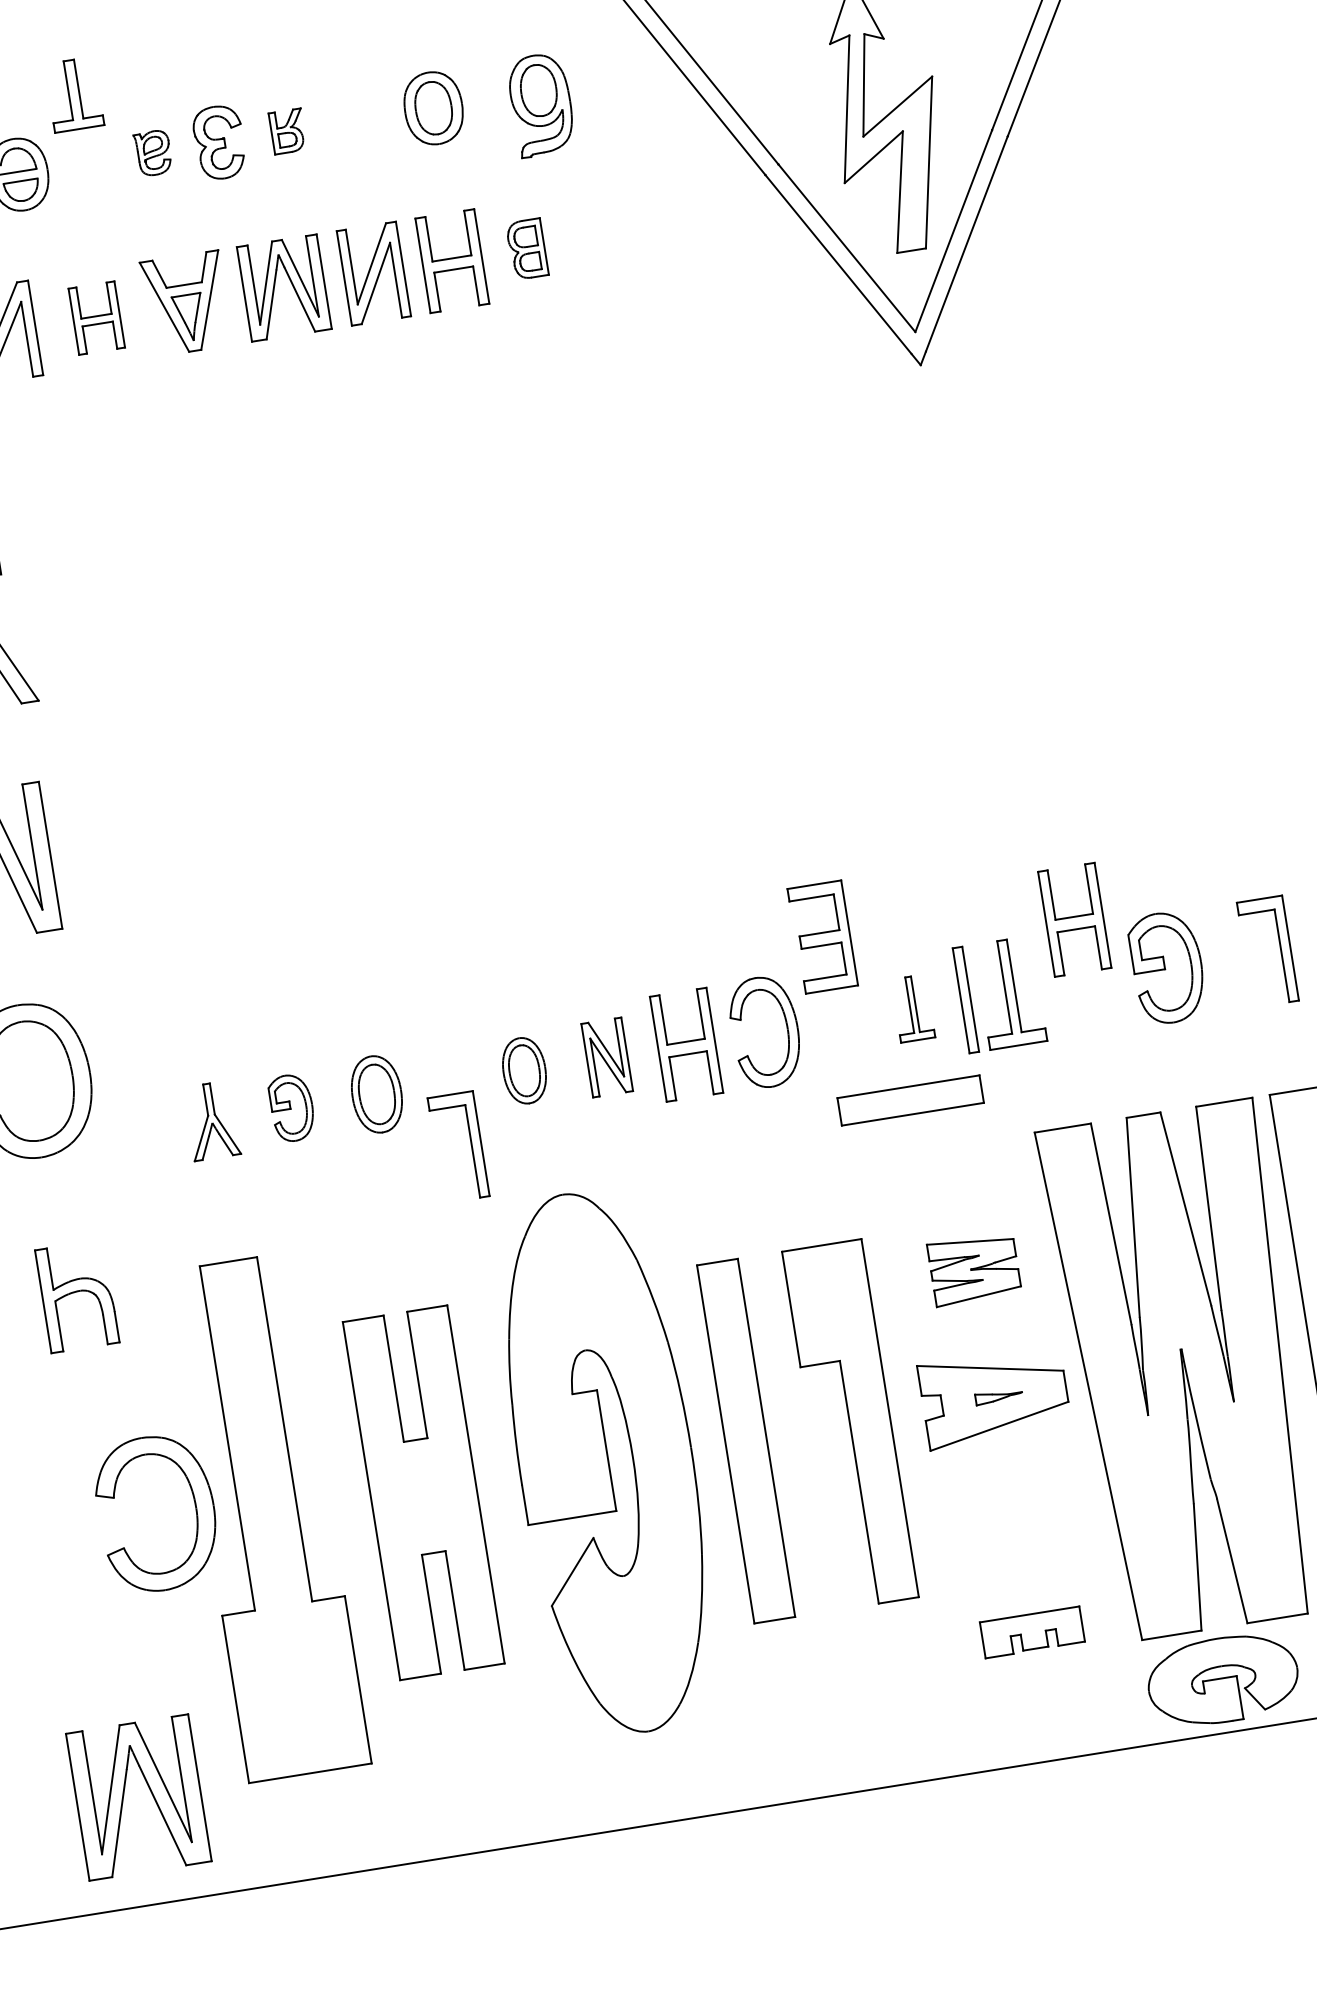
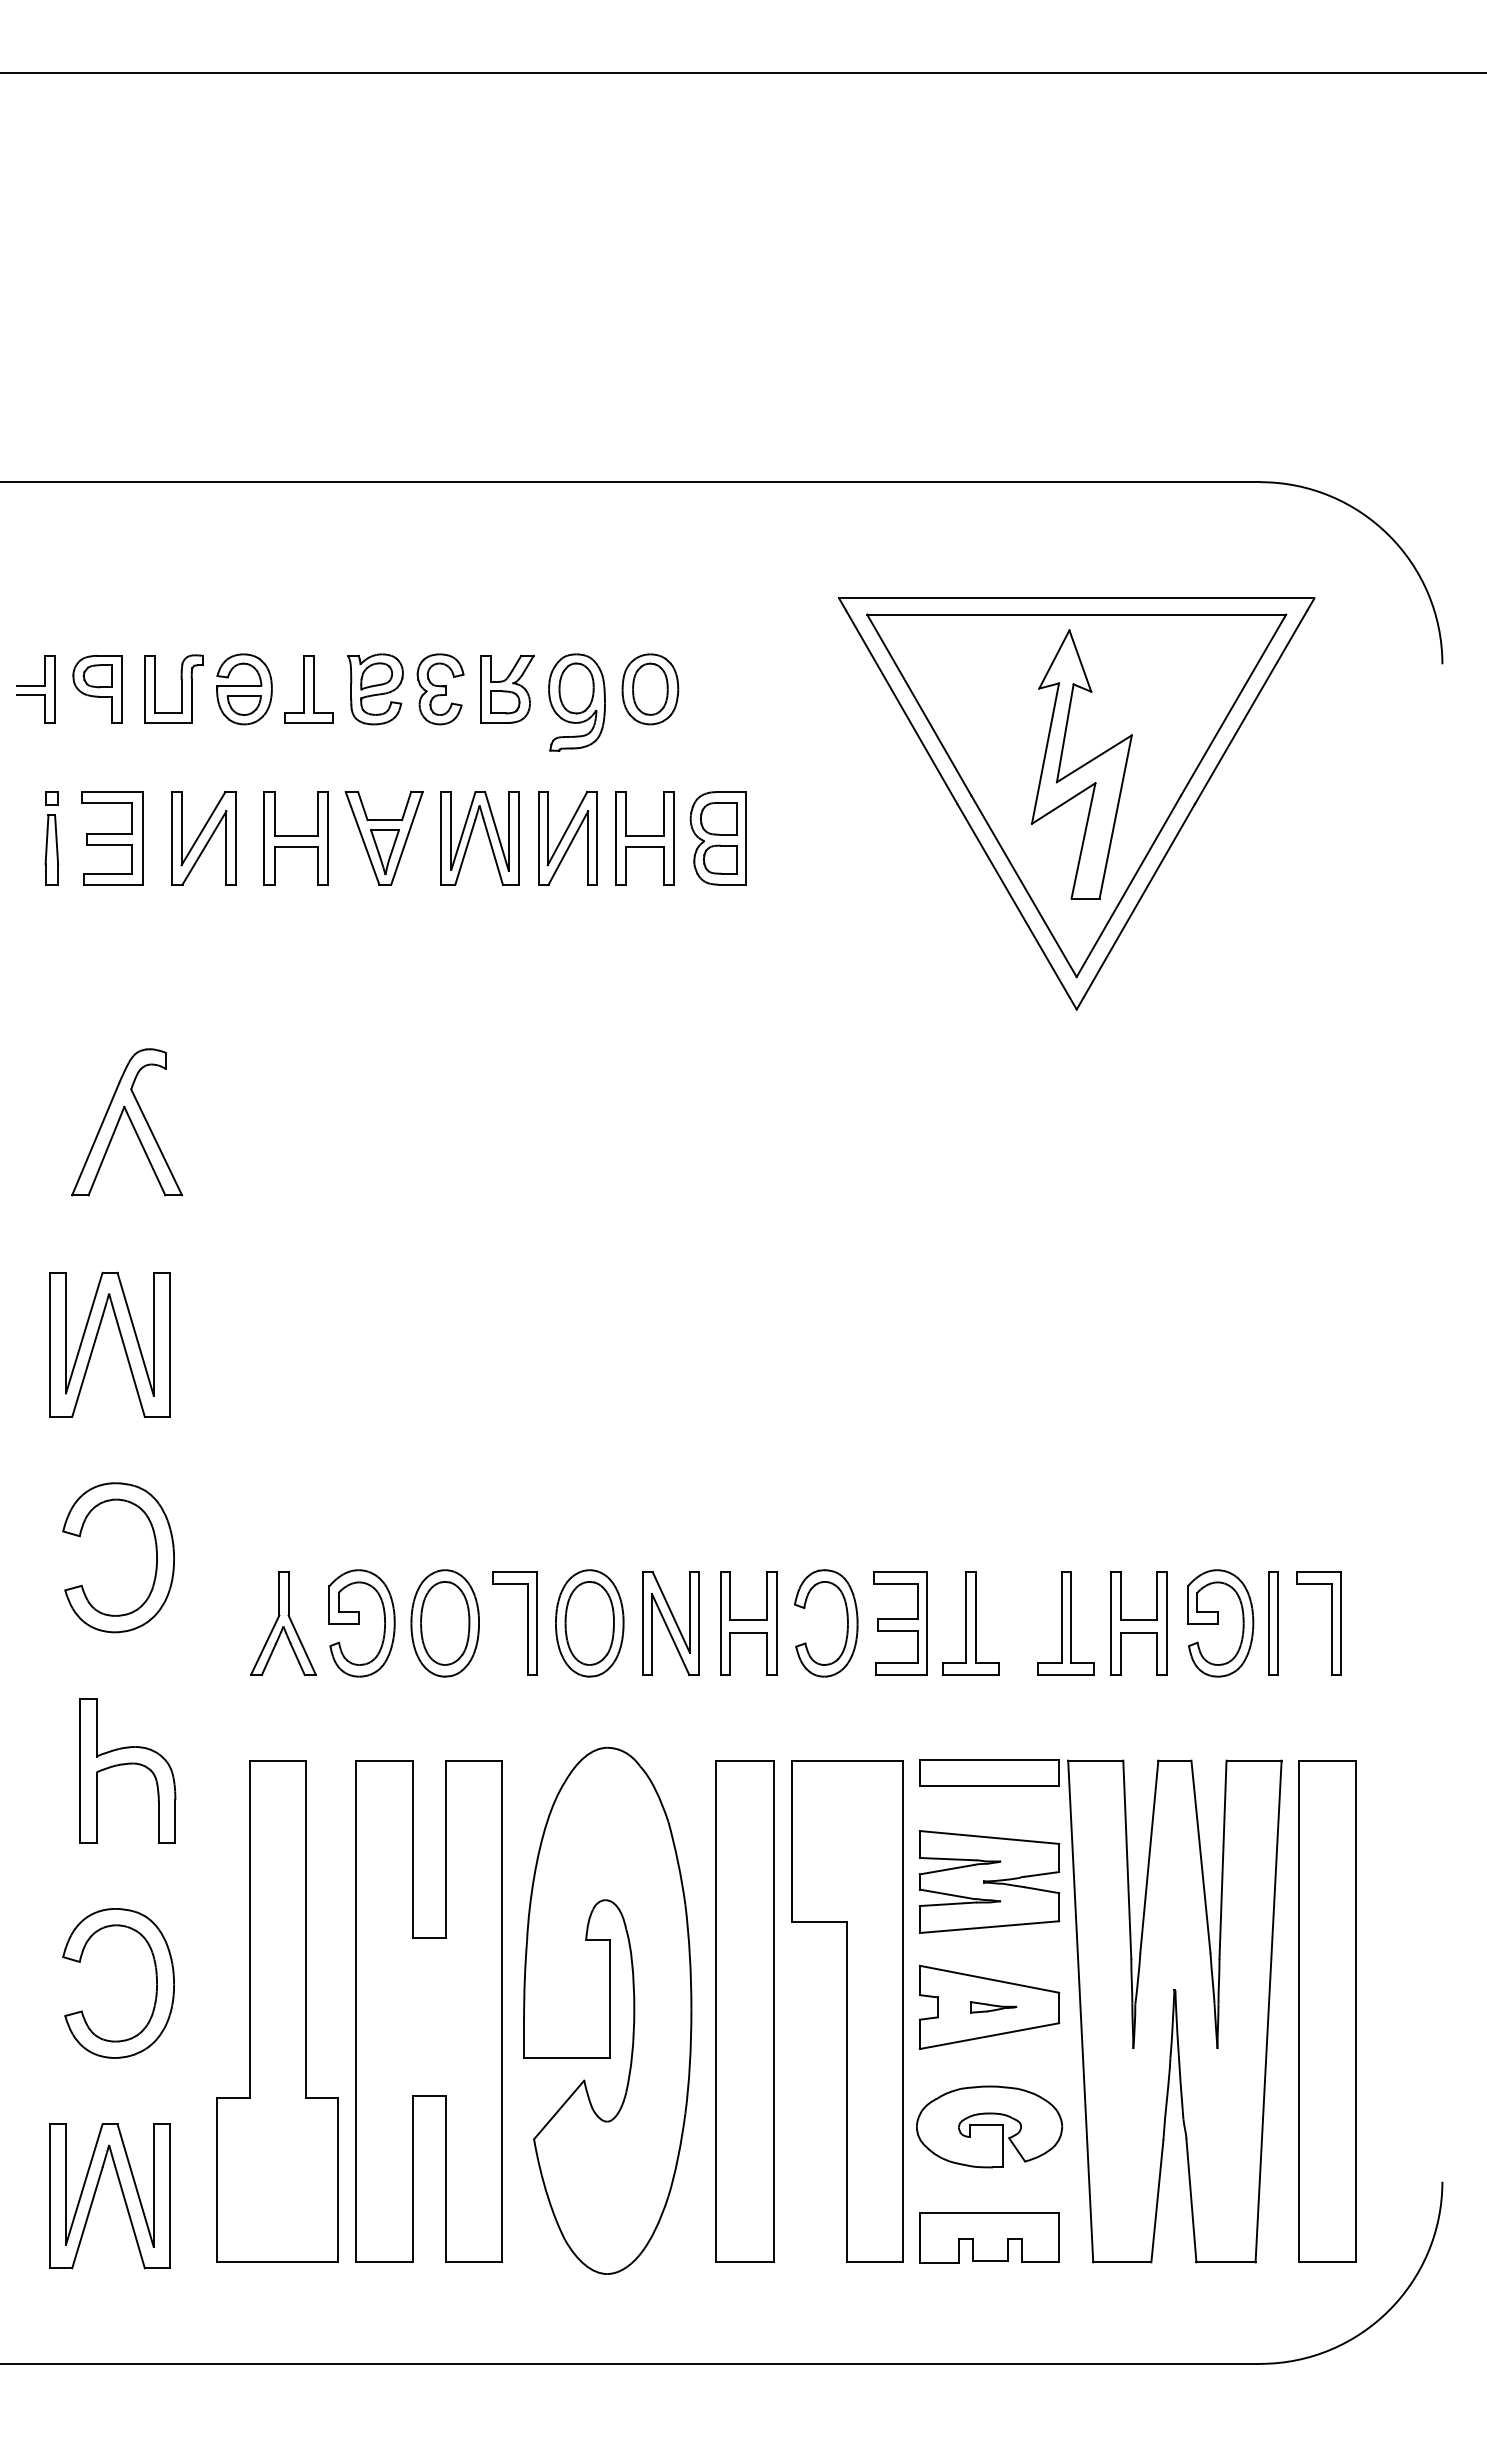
part: (73, 94) -> (308, 689), moved
part: (540, 104) -> (576, 702), moved
part: (287, 130) -> (507, 688), size x1.67
part: (153, 153) -> (375, 689), size x1.67
part: (526, 249) -> (717, 838), size x1.67
part: (96, 318) -> (295, 838), size x1.43
part: (1074, 920) -> (1138, 1623), moved
part: (822, 937) -> (900, 1623), moved
part: (965, 1000) -> (1273, 1623), moved
part: (912, 1008) -> (970, 1623), size x1.67
part: (606, 1057) -> (670, 1623), size x1.43
part: (524, 1070) -> (589, 1623), size x1.67
part: (376, 1094) -> (444, 1623), size x1.43
part: (910, 1099) -> (989, 1772), moved
part: (291, 1108) -> (361, 1623), size x1.67
part: (212, 1120) -> (283, 1623), size x1.43
part: (471, 1145) -> (527, 1623), moved
part: (974, 1268) -> (989, 1881), size x1.67
part: (77, 1296) -> (127, 1770), size x1.43
part: (850, 1424) -> (847, 2011), size x1.43
part: (745, 1441) -> (744, 2011), size x1.43
part: (423, 1492) -> (428, 2011), size x1.43
part: (193, 1500) -> (155, 1976), moved
part: (1032, 1631) -> (989, 2237), size x1.43
part: (1223, 1679) -> (989, 2126), moved
part: (150, 1791) -> (121, 2192), moved

